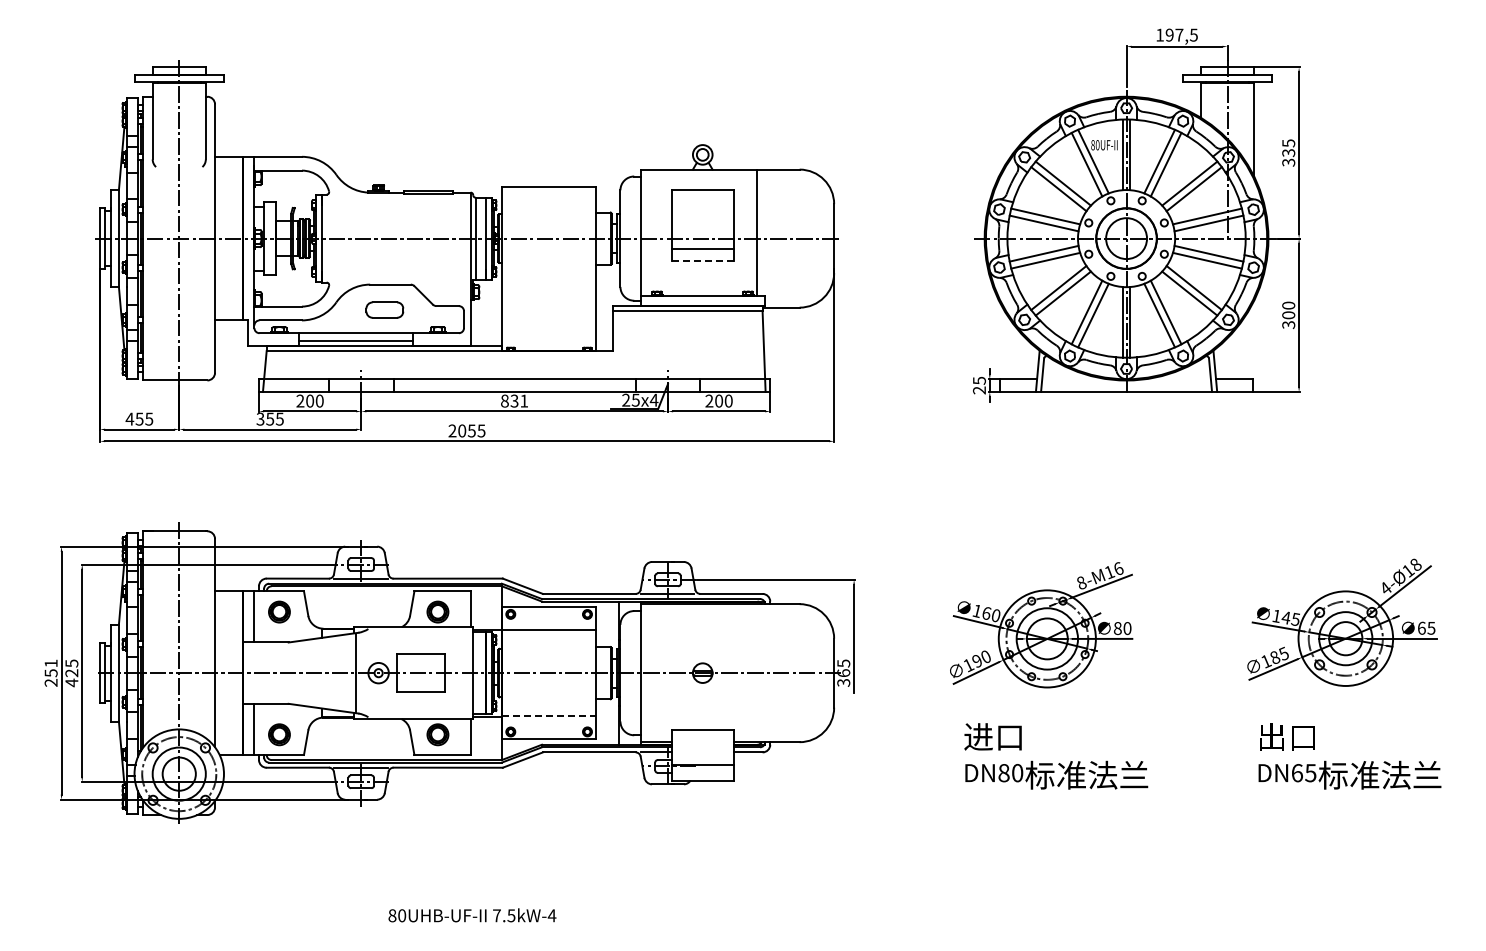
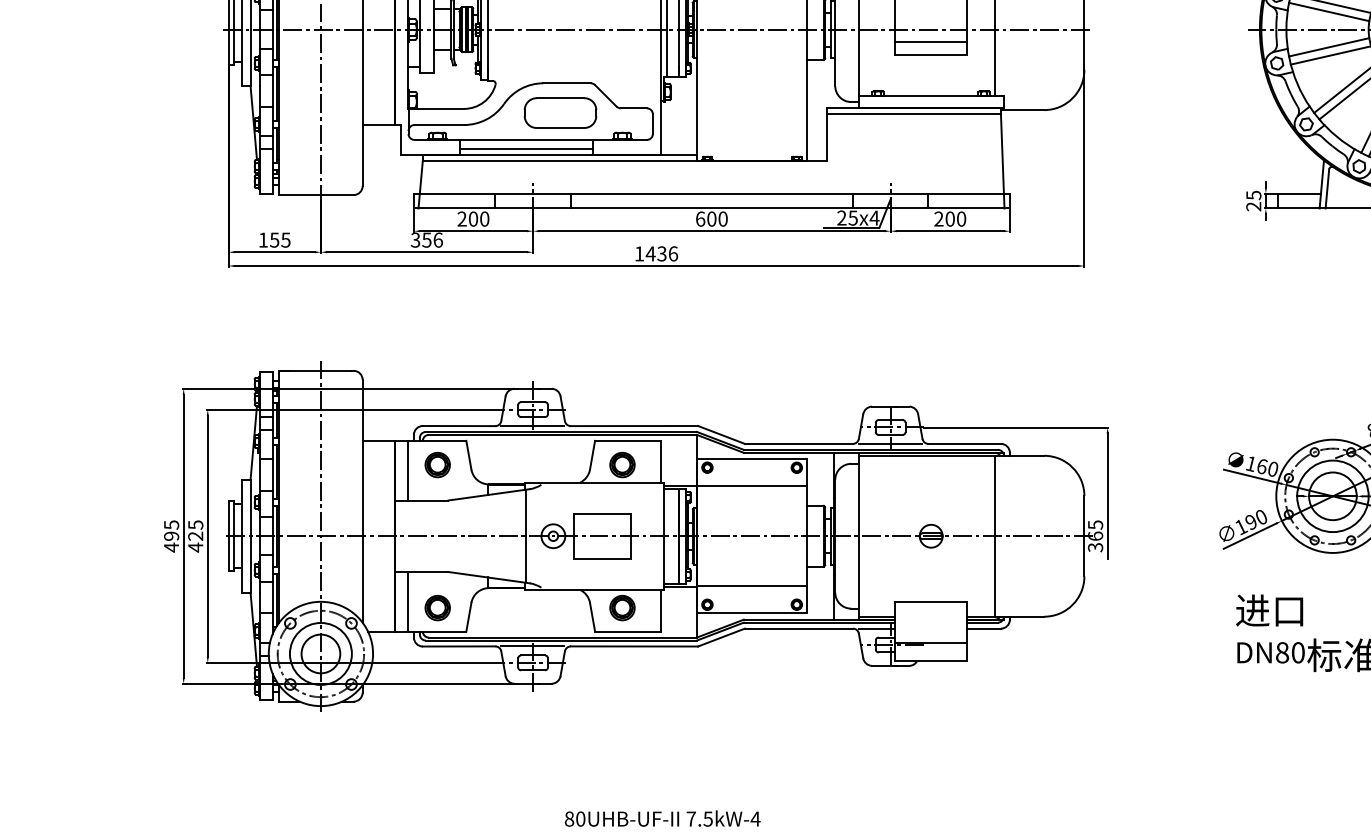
line: (702, 260) -> (930, 55), dashed -> solid
part: (384, 309) -> (560, 112), size x1.67
text: (514, 400) -> (711, 218), 831 -> 600
text: (129, 418) -> (262, 239), 455 -> 155
text: (279, 418) -> (437, 239), 355 -> 356
text: (466, 430) -> (655, 253), 2055 -> 1436
text: (50, 673) -> (170, 536), 251 -> 495
line: (757, 673) -> (995, 536), added
line: (549, 716) -> (752, 586), dashed -> solid

